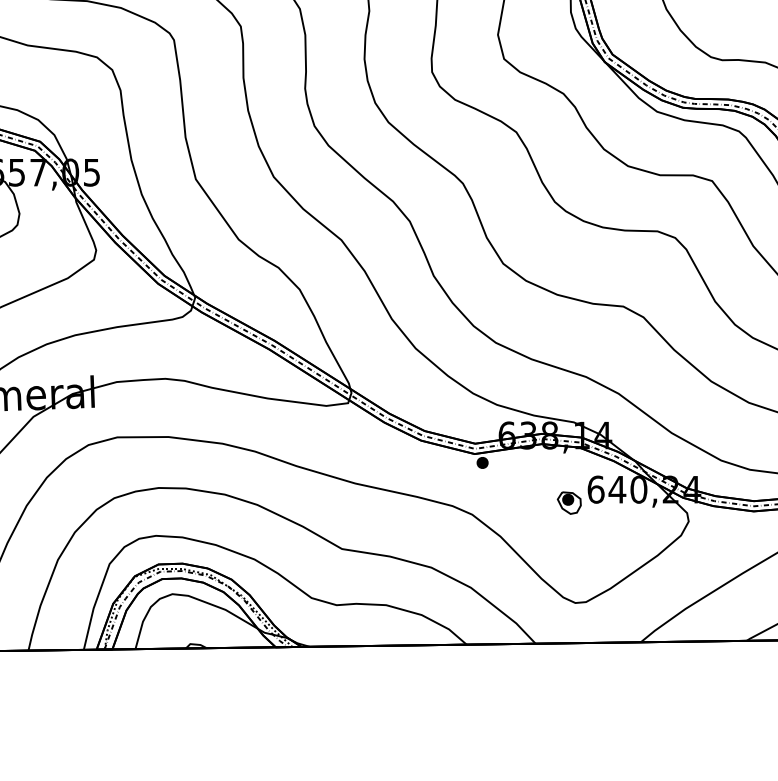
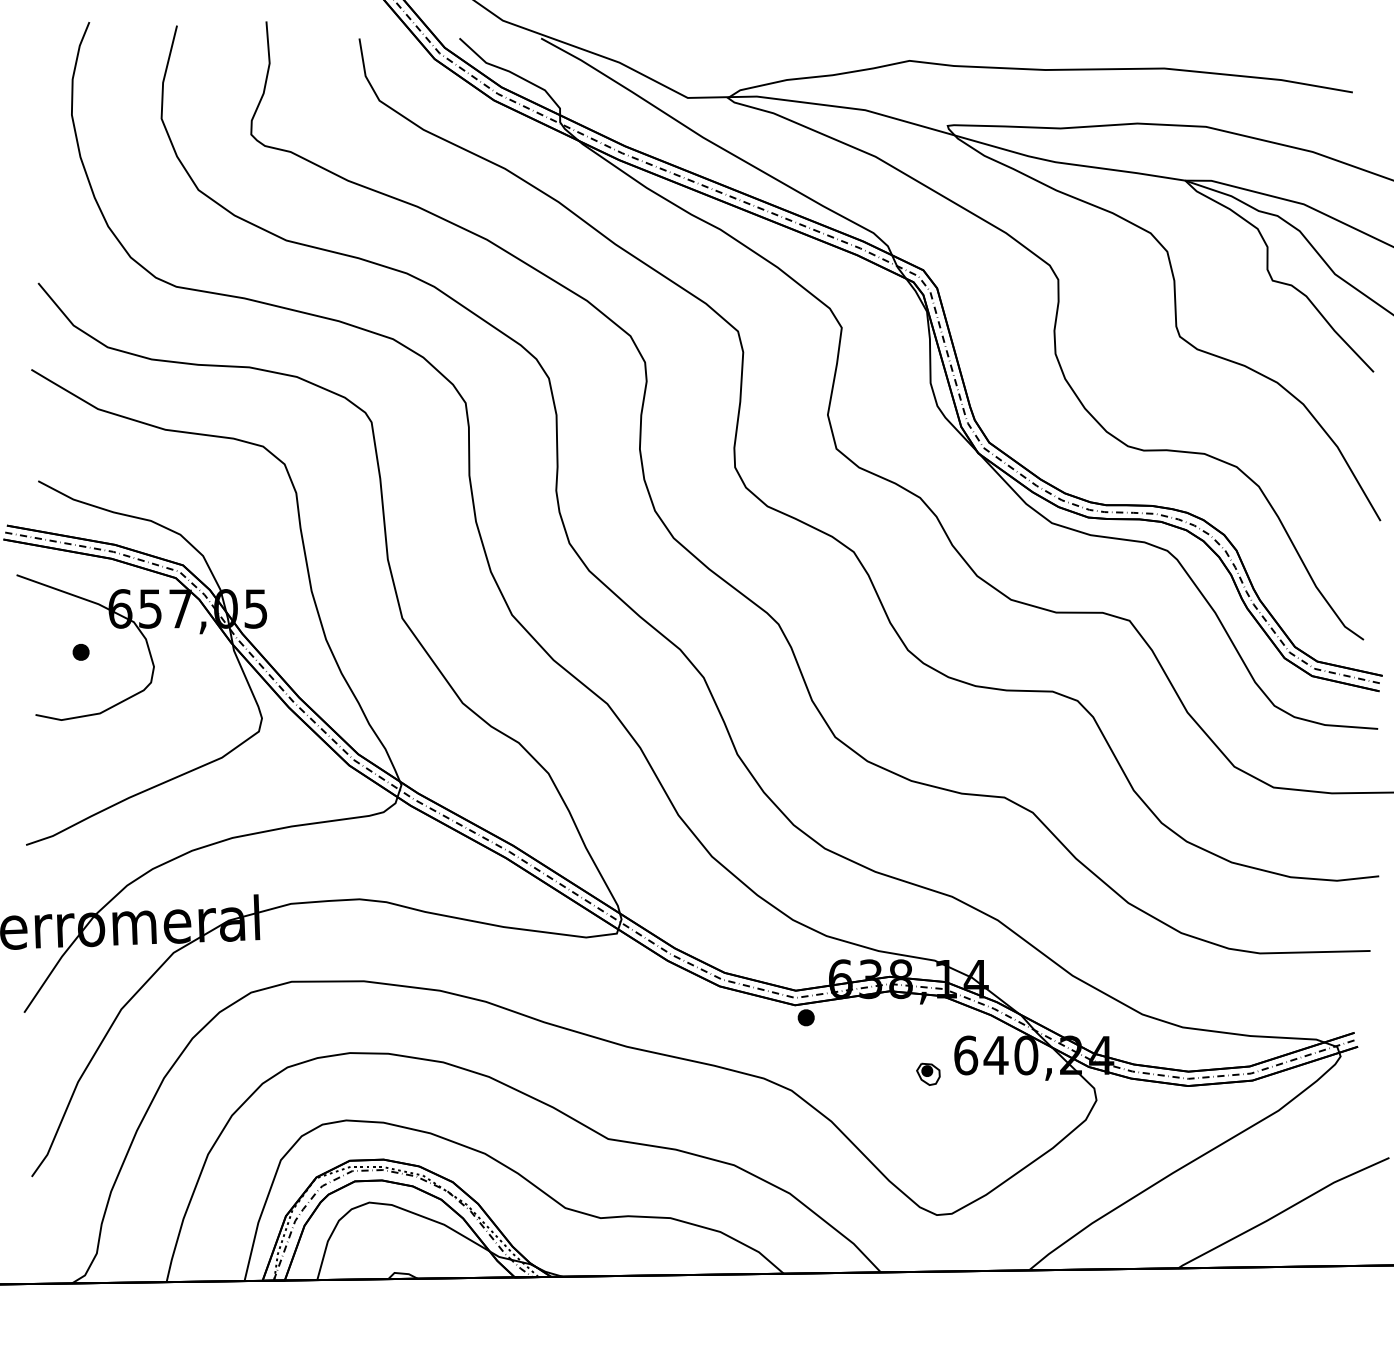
part: (569, 503) -> (928, 1074), size x0.7

